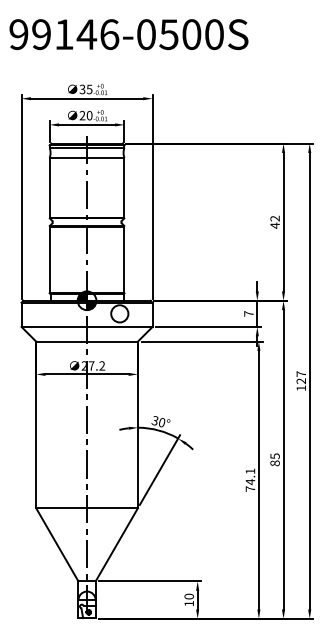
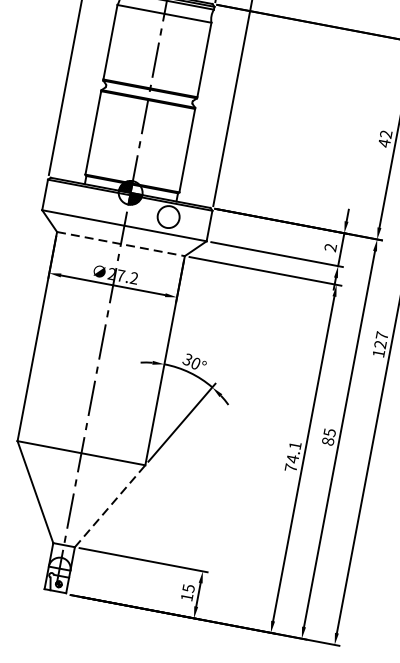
text: (248, 313) -> (330, 247), 7 -> 2
line: (87, 341) -> (121, 244), solid -> dashed
line: (117, 544) -> (111, 506), solid -> dashed
text: (188, 596) -> (187, 588), 10 -> 15

